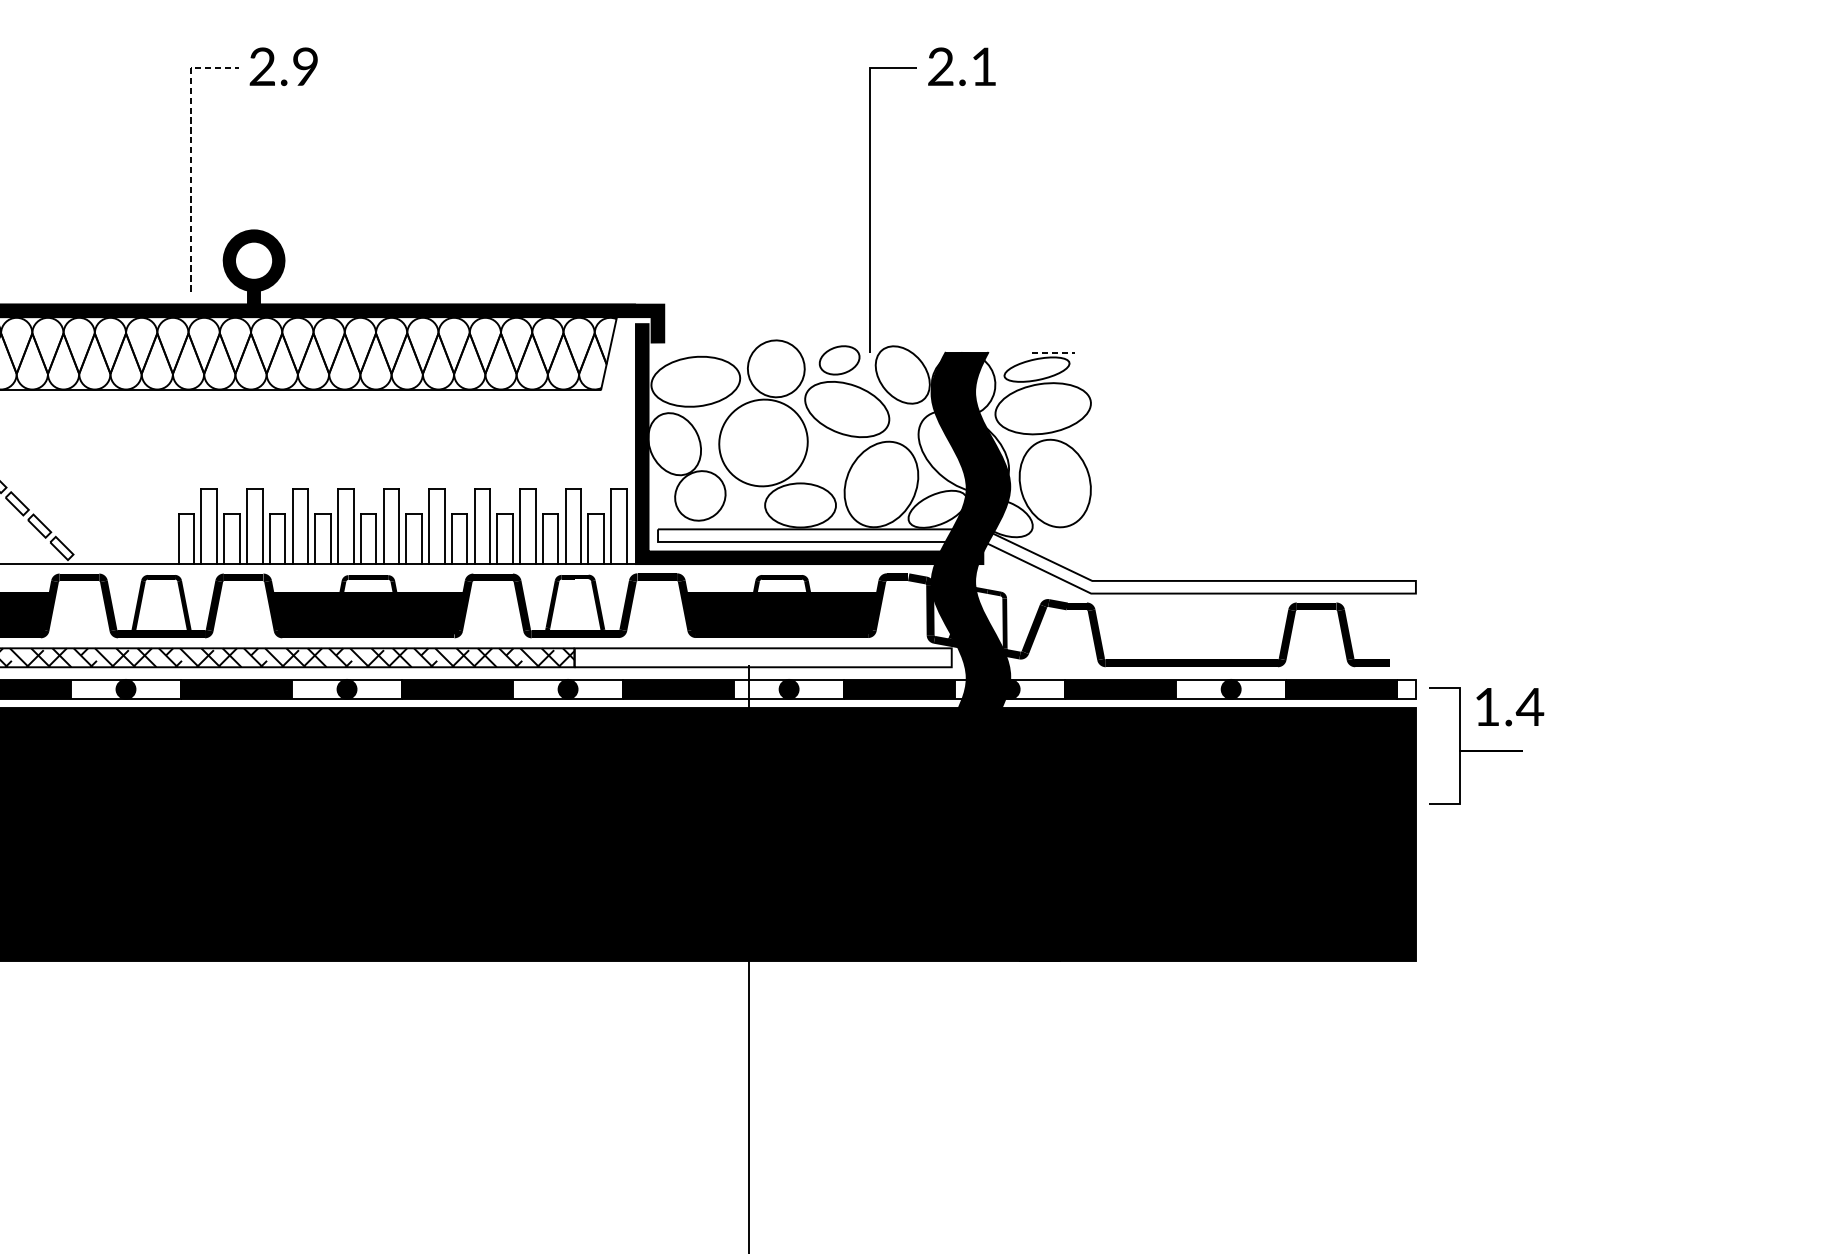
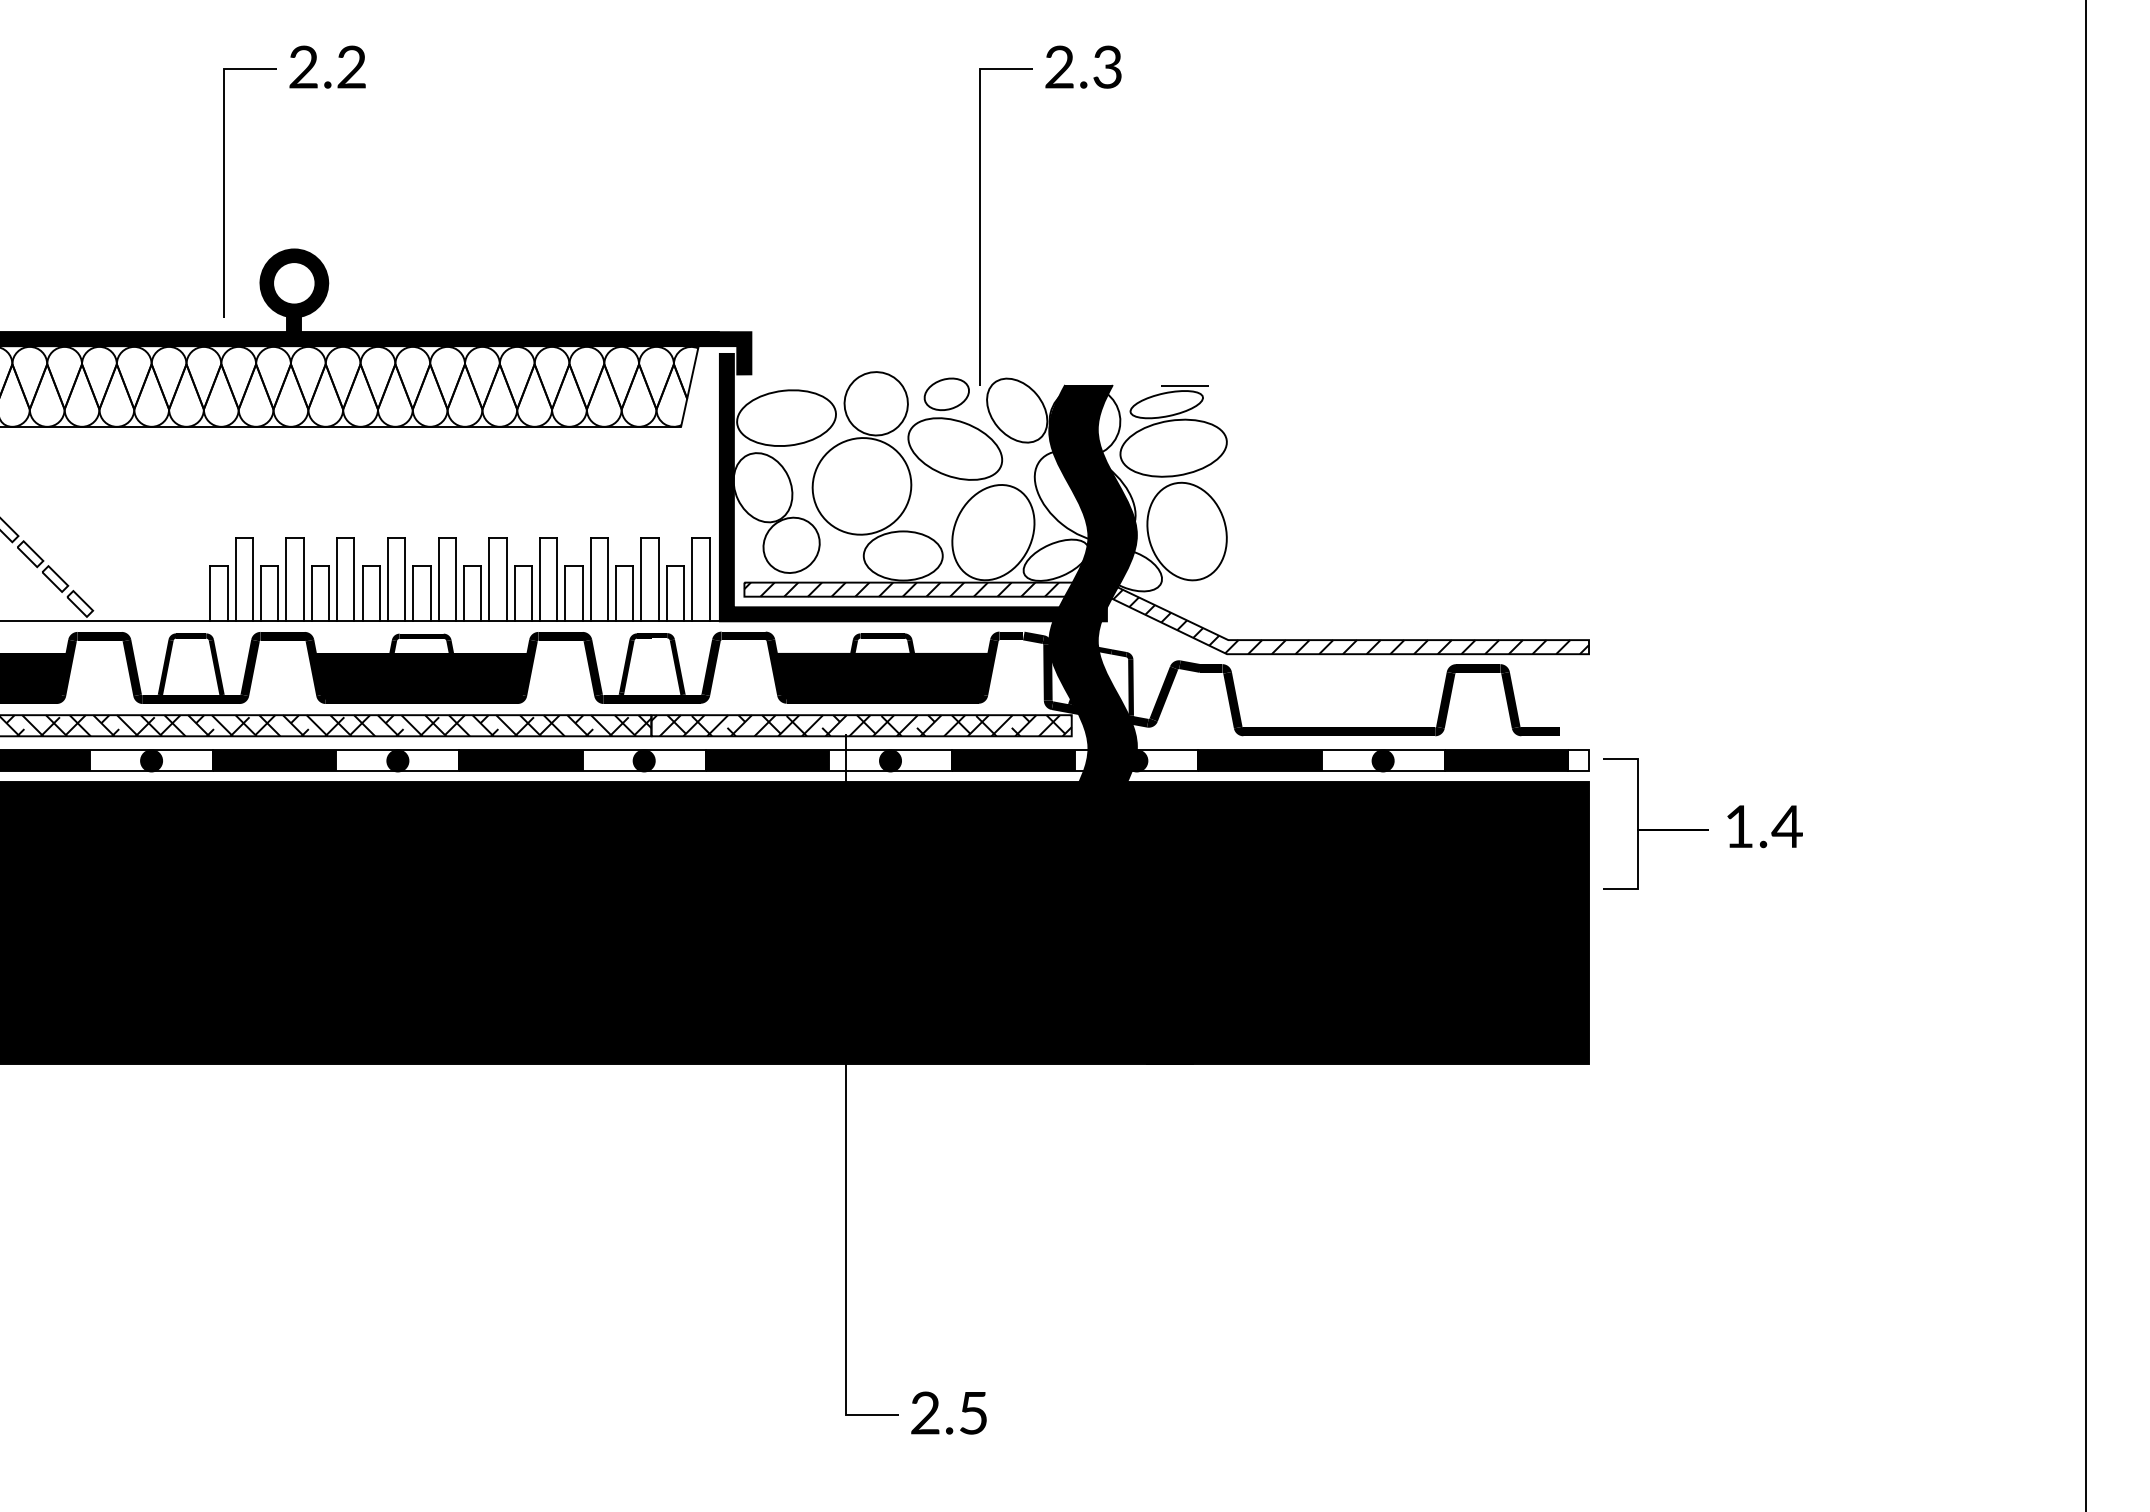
text: (983, 66) -> (1107, 66), 2.1 -> 2.3
text: (305, 67) -> (351, 67), 2.9 -> 2.2
line: (191, 155) -> (224, 165), dashed -> solid
line: (1053, 352) -> (1185, 385), dashed -> solid
hatch: (1036, 561) -> (1166, 618), added
hatch: (763, 657) -> (861, 725), added
text: (1509, 706) -> (1764, 826), moved

